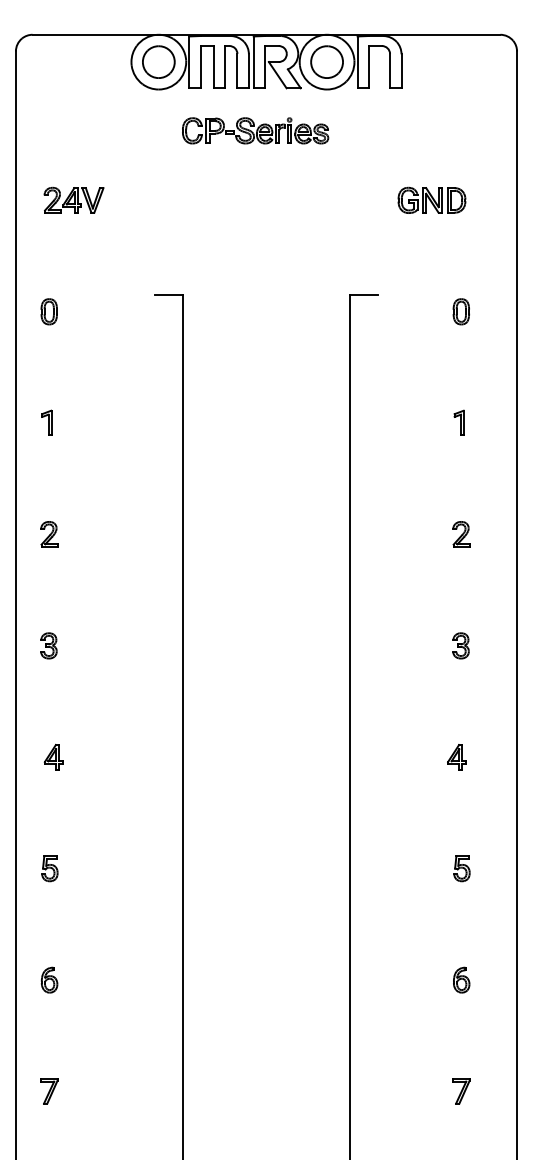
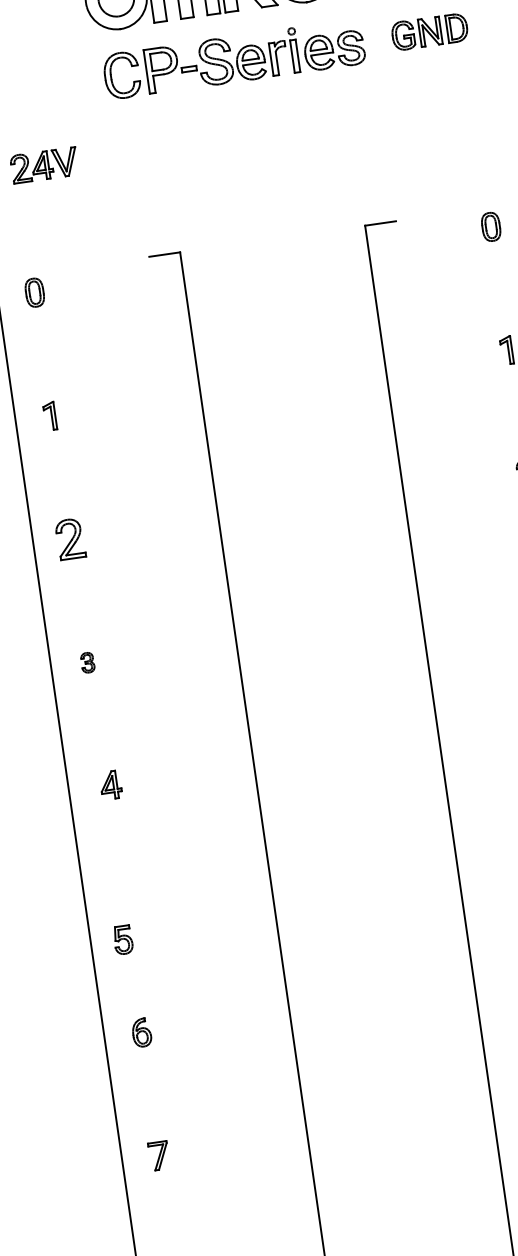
part: (255, 130) -> (234, 59), size x1.6
part: (431, 199) -> (429, 30), moved
part: (49, 534) -> (70, 539), size x1.4
part: (48, 645) -> (87, 662), size x0.7
part: (49, 868) -> (122, 939), moved

